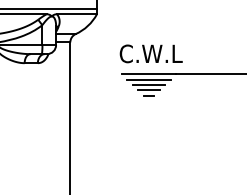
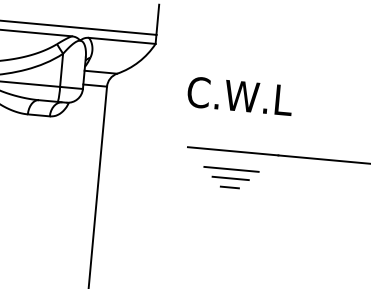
text: (150, 53) -> (239, 95), moved
line: (148, 79) -> (231, 160), removed

